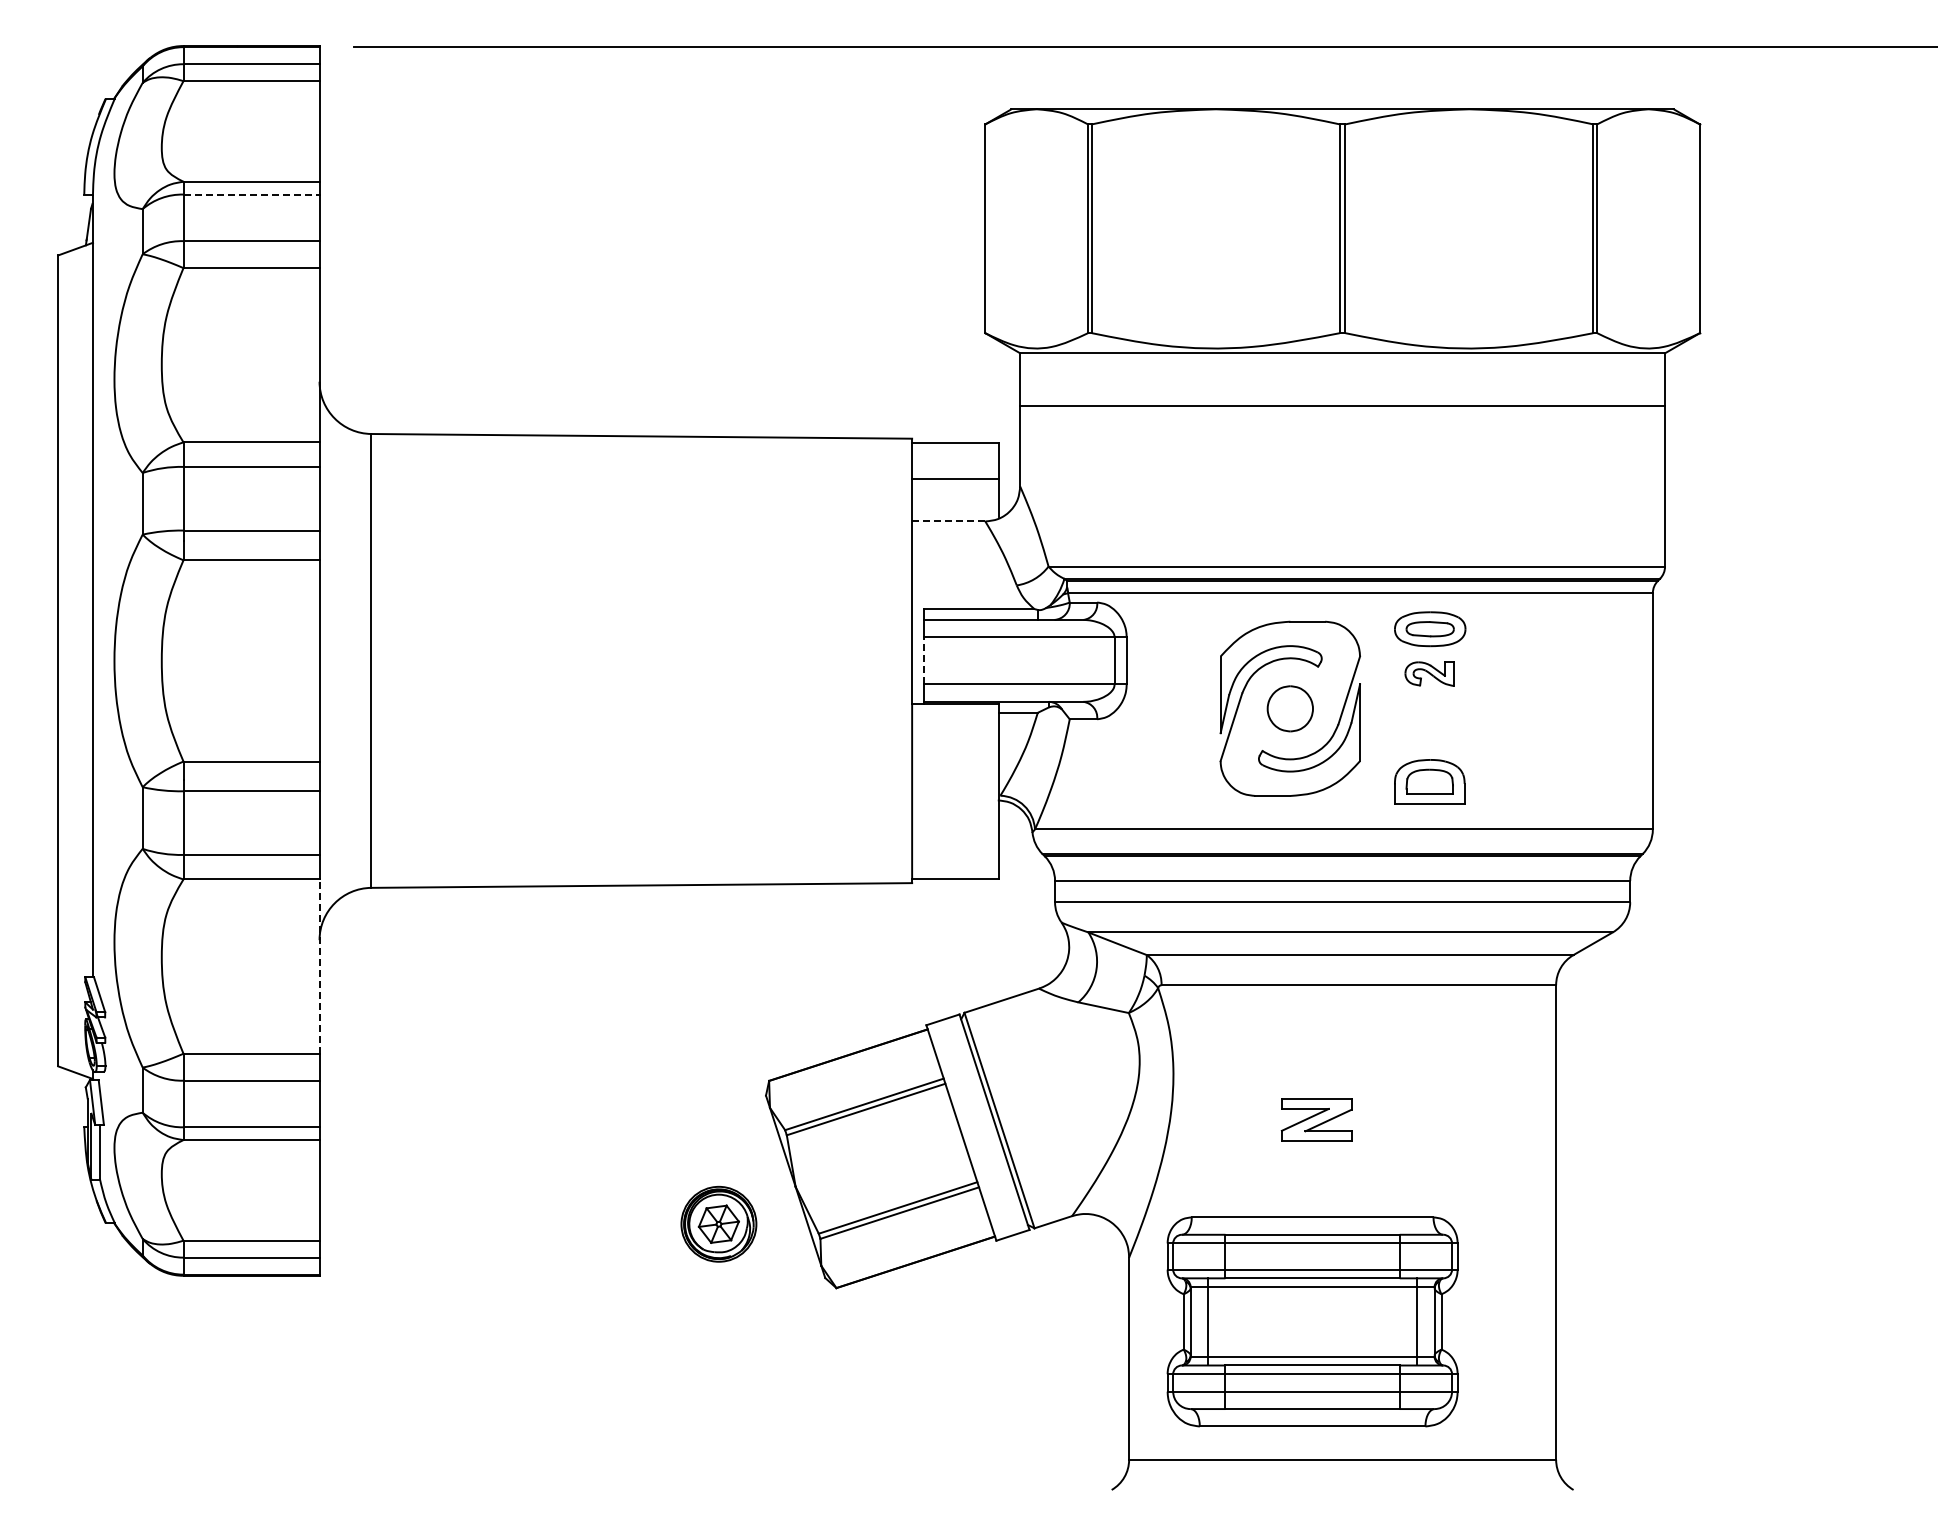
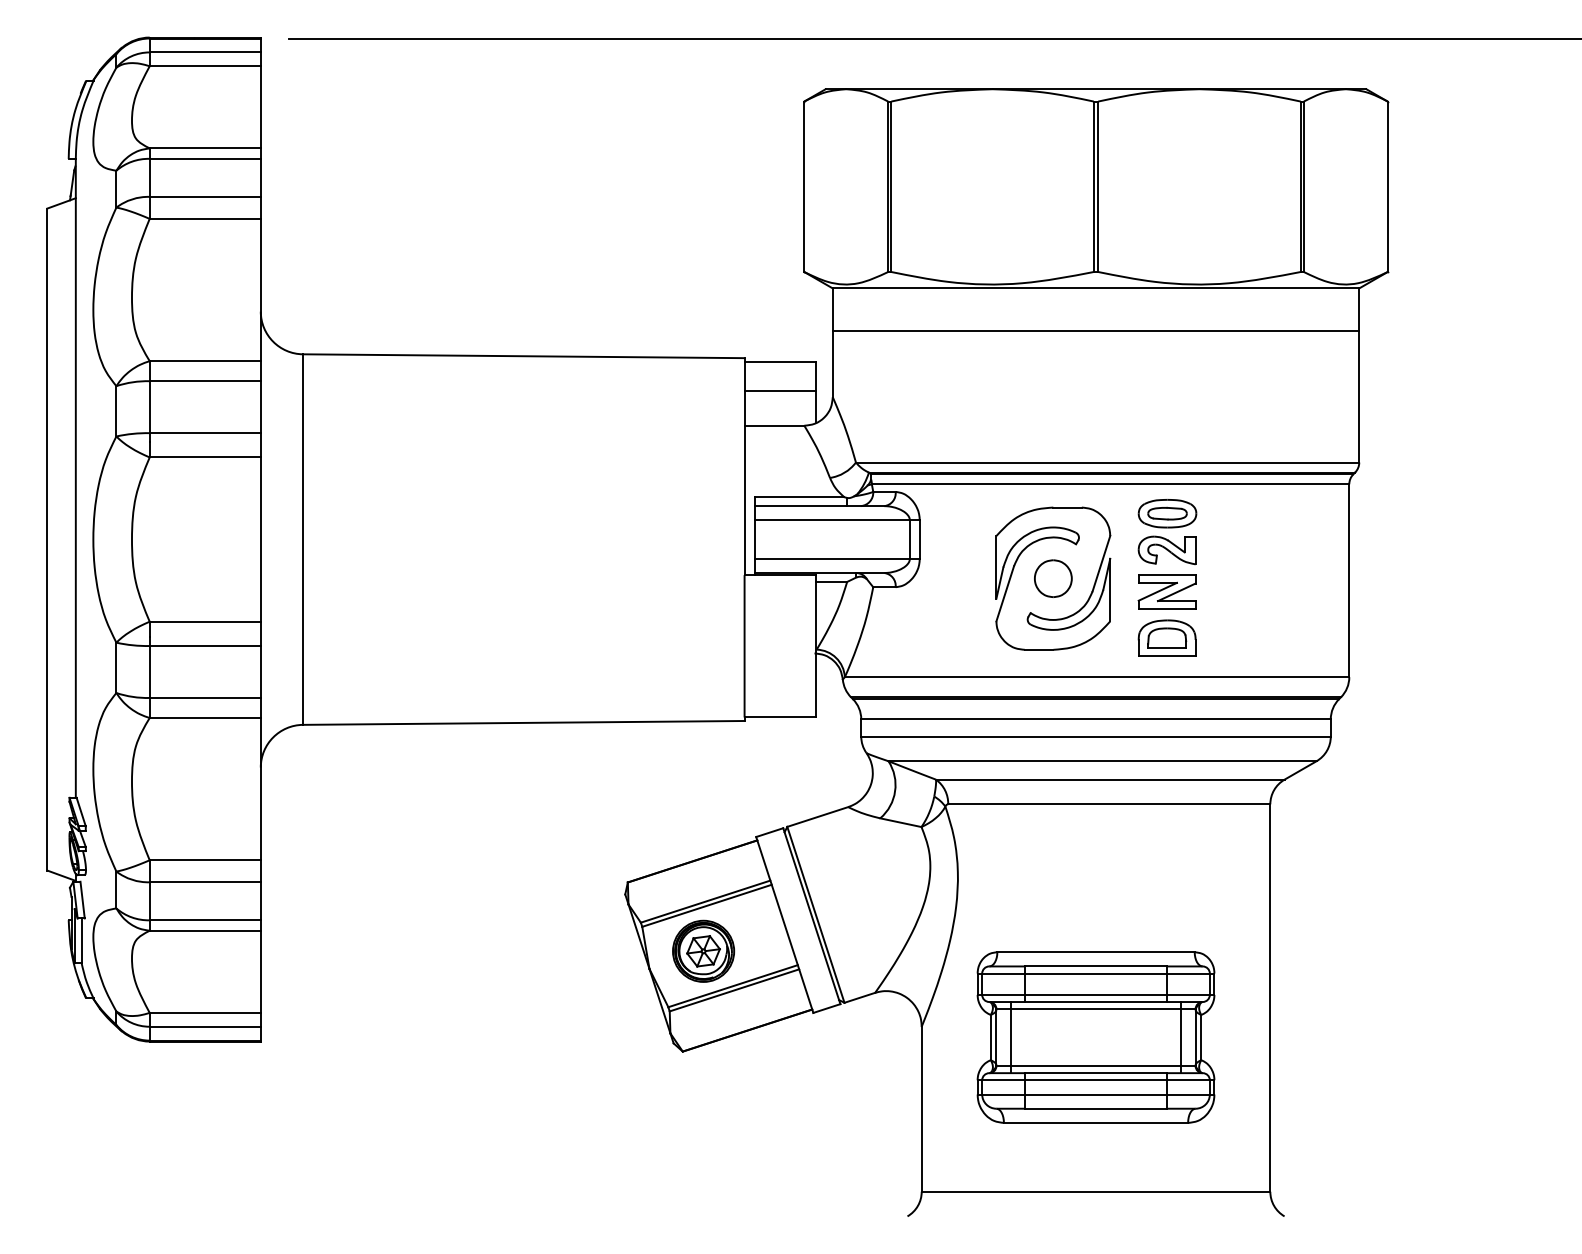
line: (252, 194) -> (206, 158), dashed -> solid
line: (948, 521) -> (774, 425), dashed -> solid
line: (924, 660) -> (754, 539), dashed -> solid
part: (1429, 673) -> (1166, 549), size x1.43
line: (319, 966) -> (260, 789), dashed -> solid
part: (1316, 1119) -> (1166, 591), moved
part: (718, 1223) -> (703, 950), moved
part: (1312, 1321) -> (1095, 1037), moved

